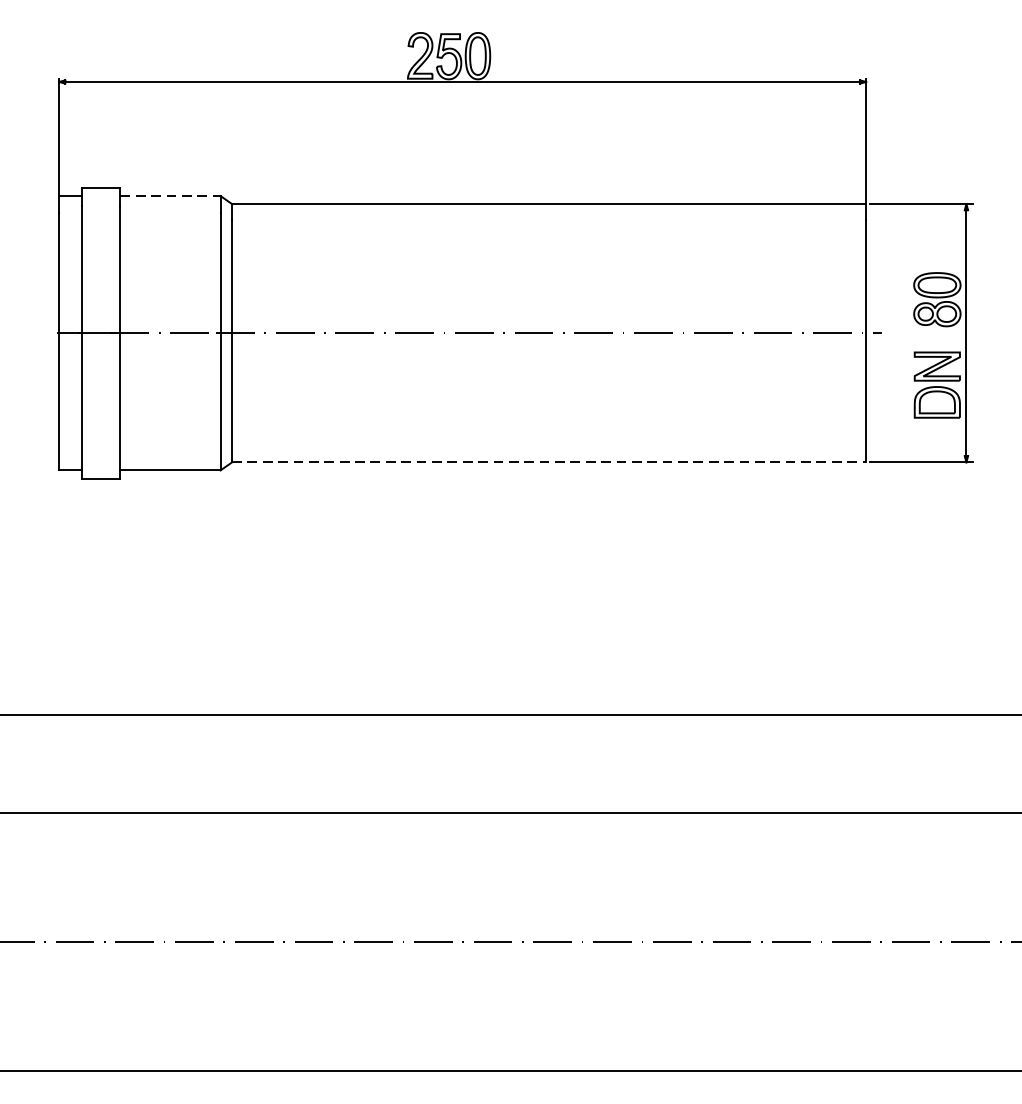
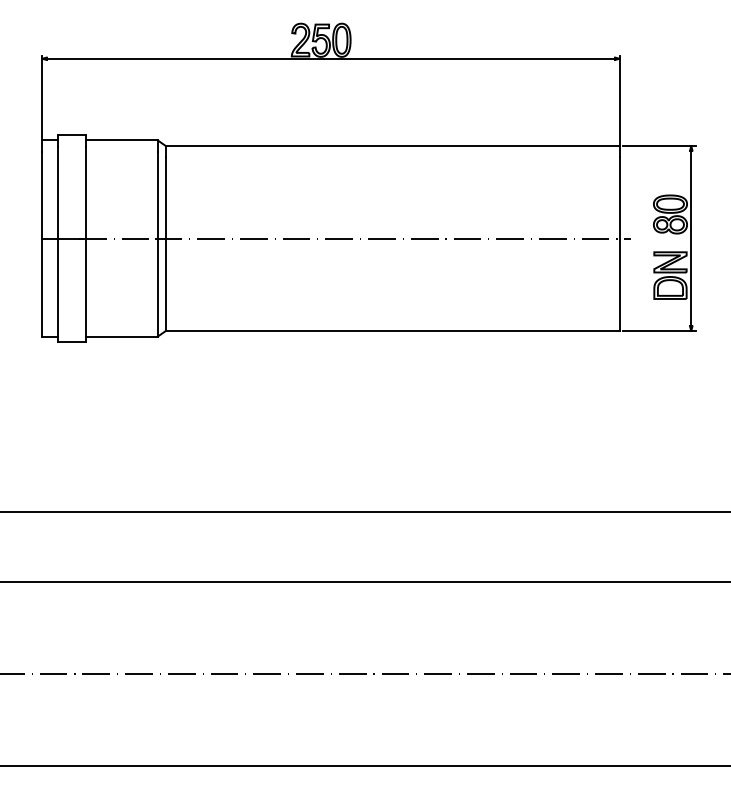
line: (169, 196) -> (121, 140), dashed -> solid
line: (548, 461) -> (392, 330), dashed -> solid

